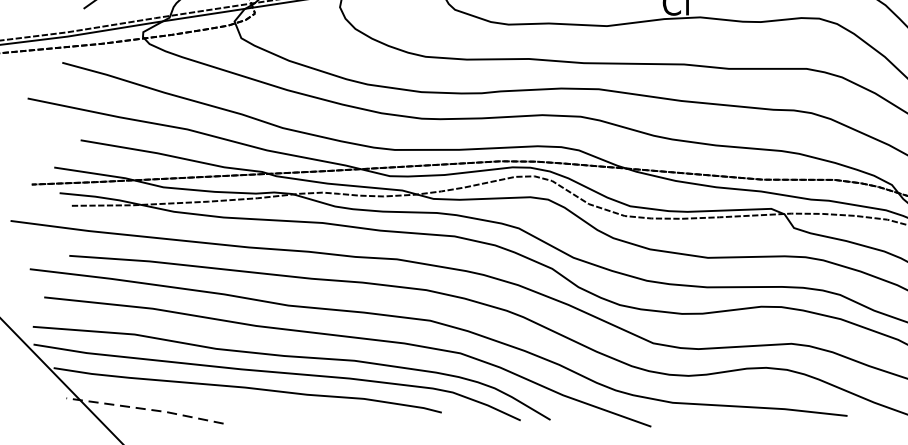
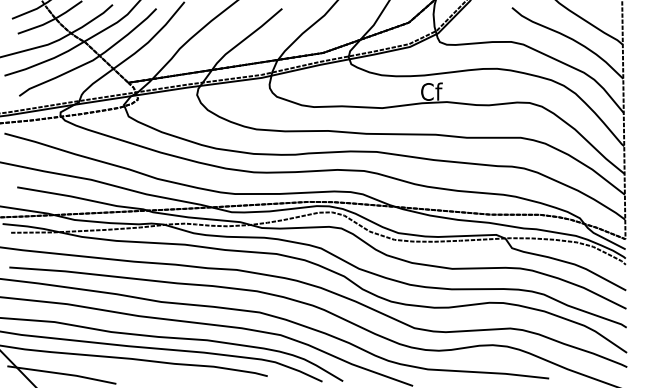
line: (145, 408) -> (62, 373), dashed -> solid

